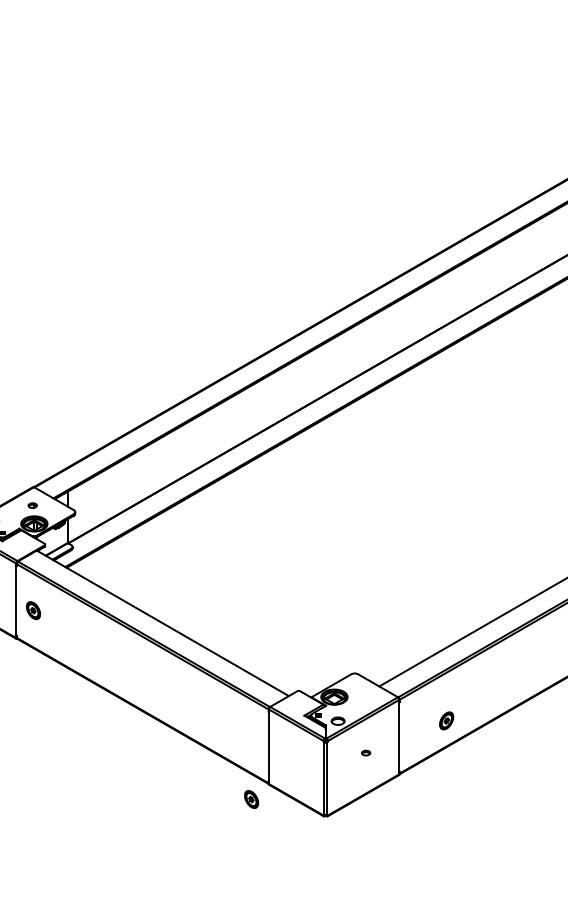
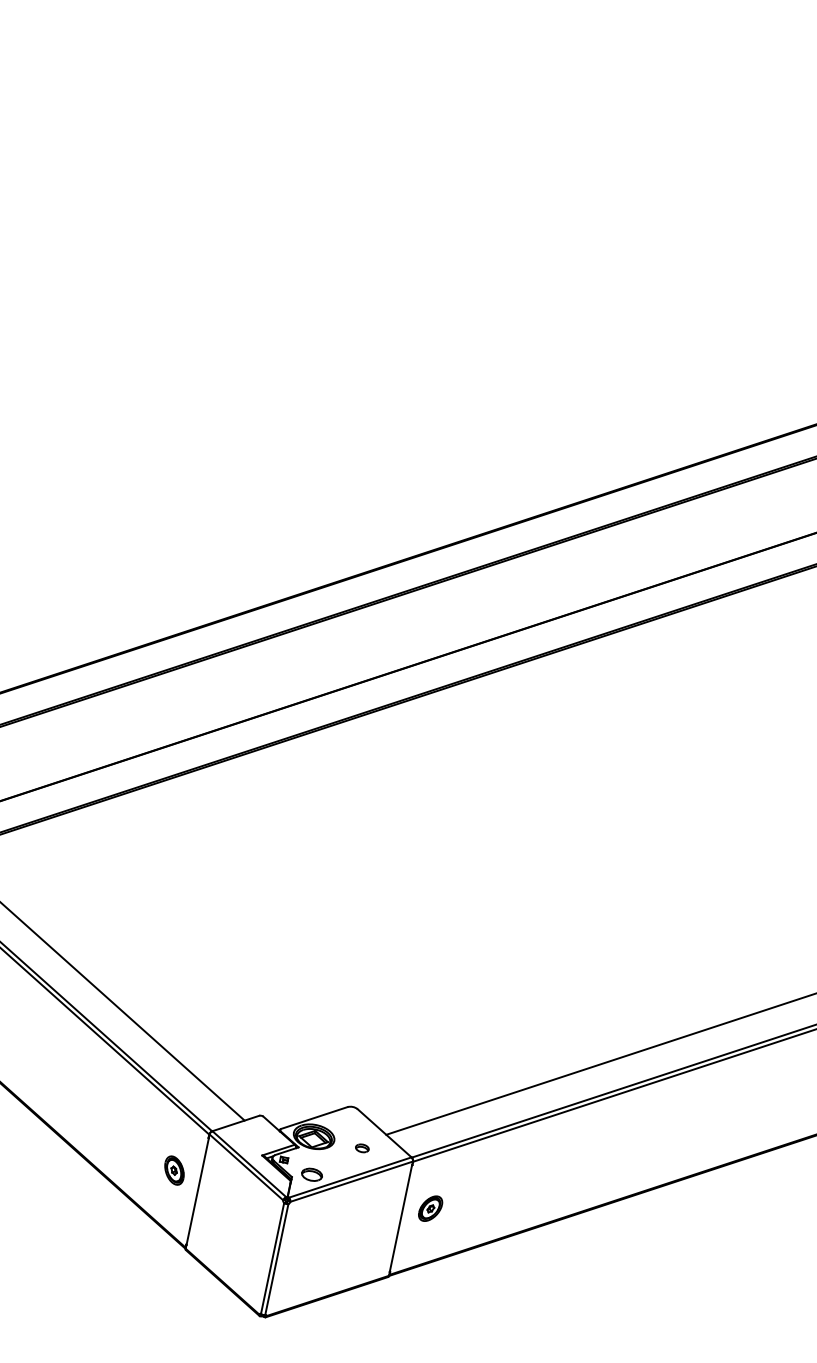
part: (446, 720) -> (430, 1208), moved
part: (366, 752) -> (363, 1147), moved
part: (251, 799) -> (174, 1170), moved

